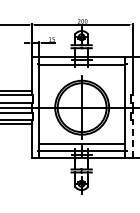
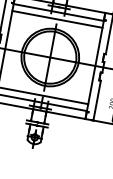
line: (82, 71) -> (57, 19), added
line: (132, 139) -> (97, 100), dashed -> solid

